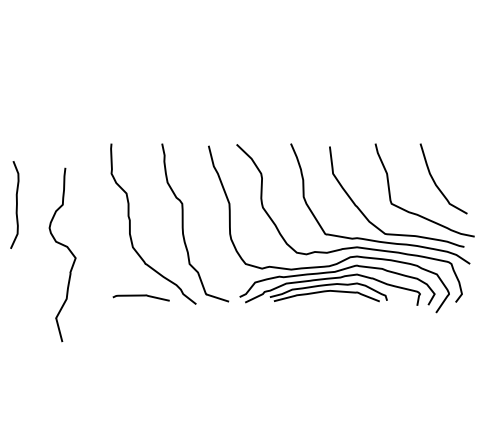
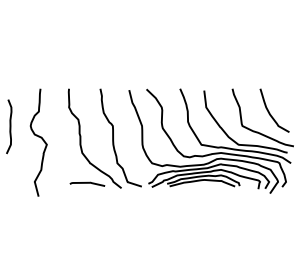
curve: (67, 249) -> (41, 139), moved

